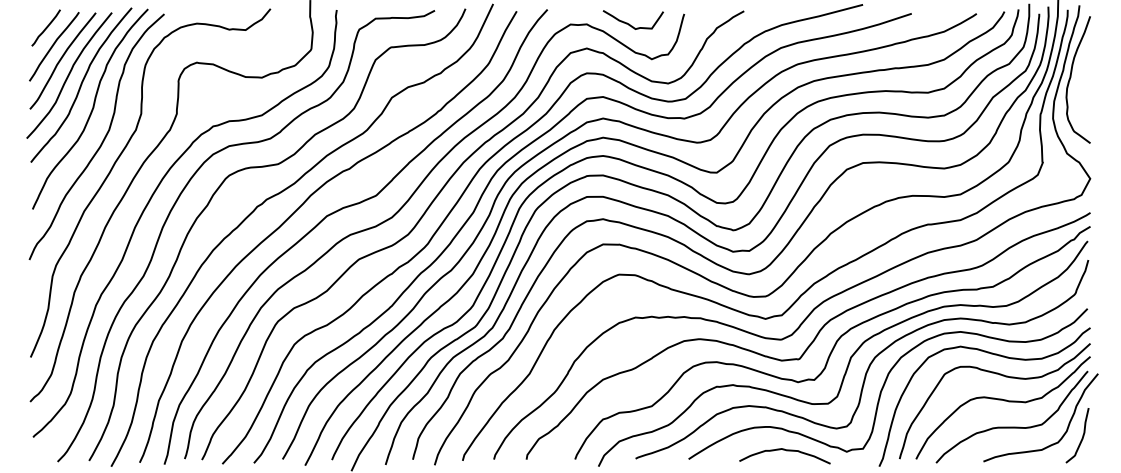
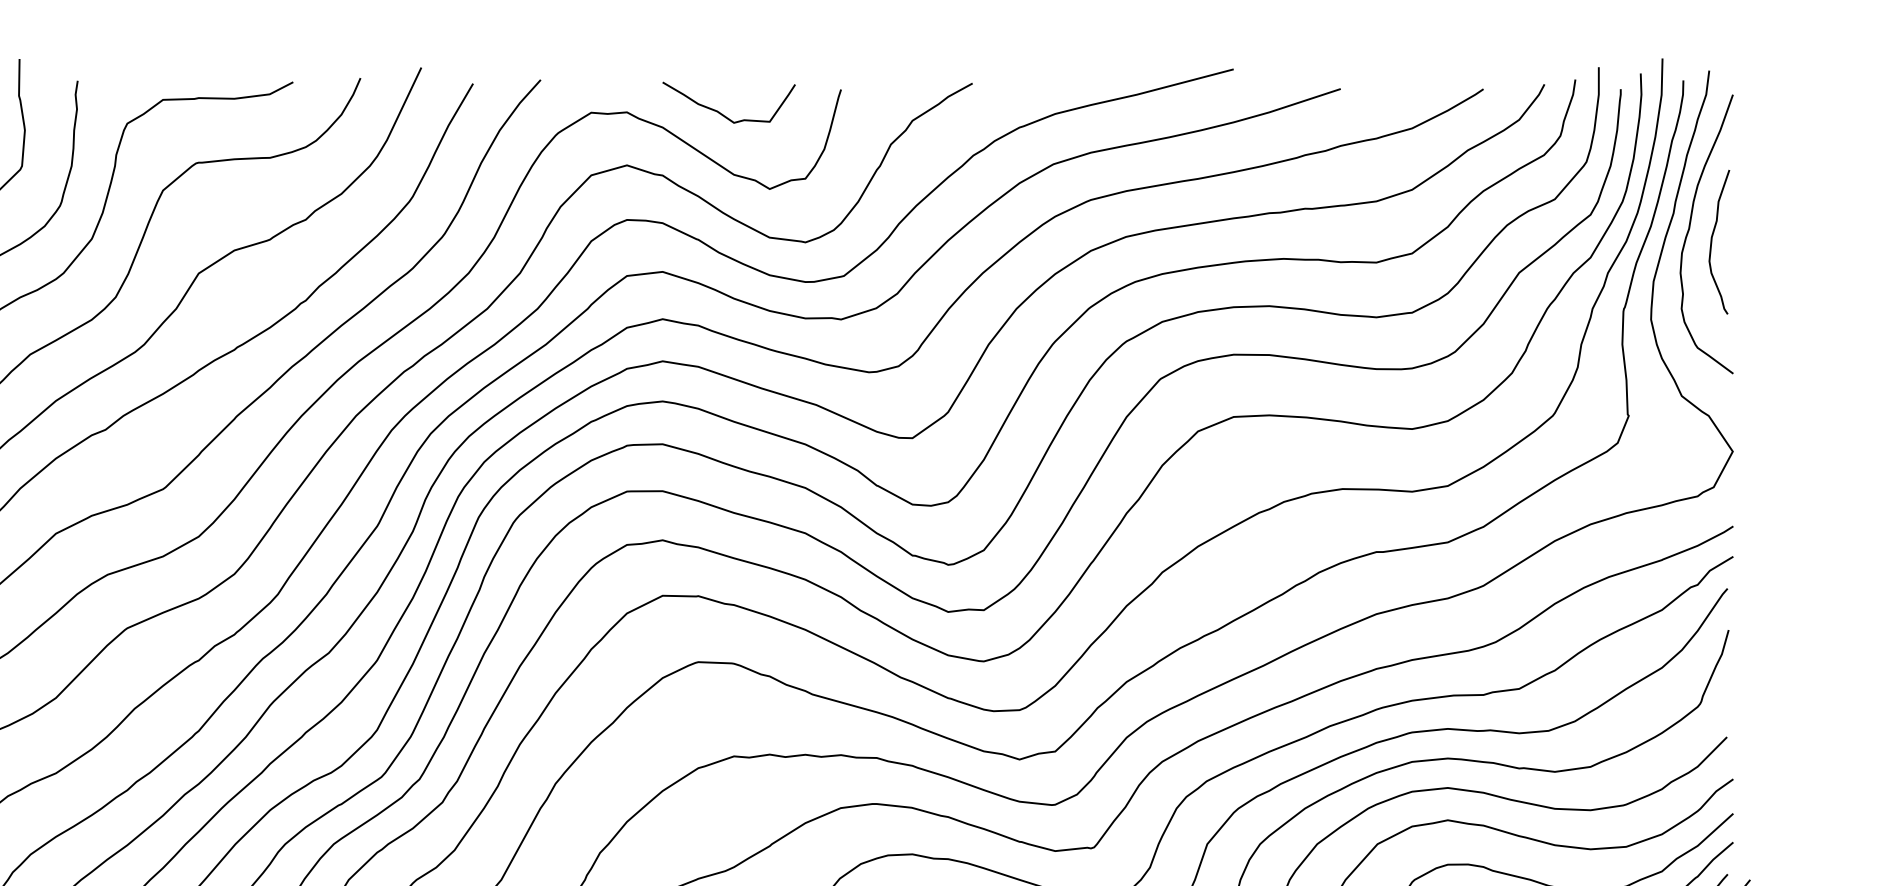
curve: (1081, 83) -> (1713, 242), added

